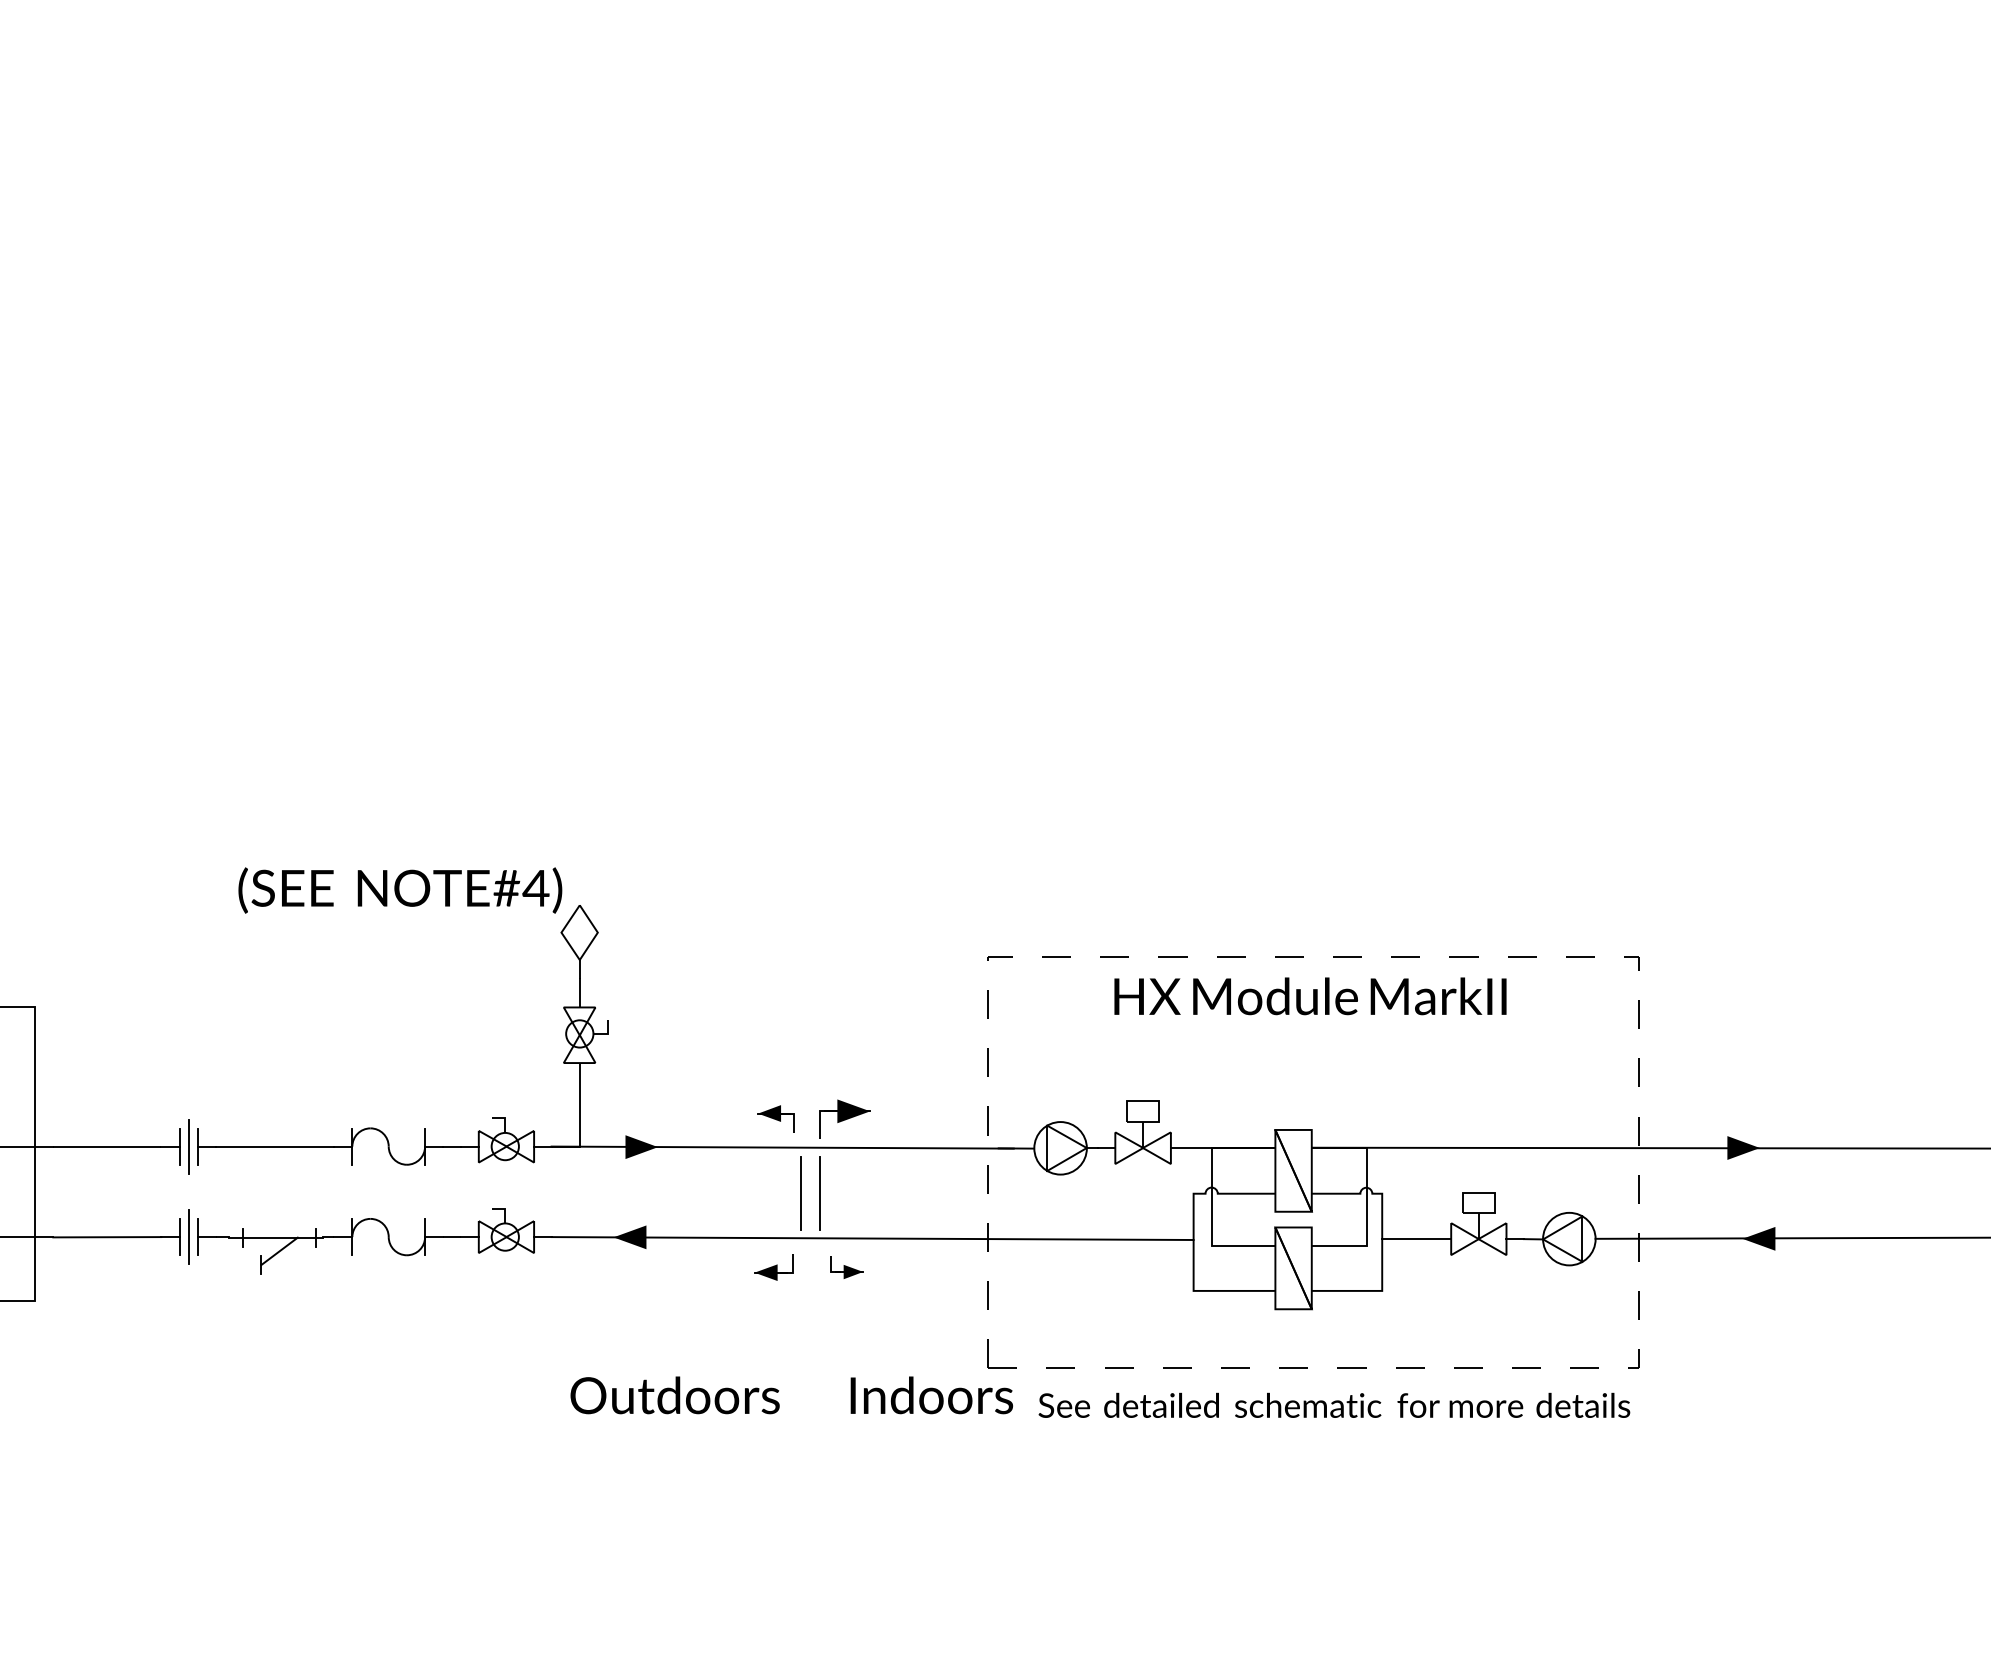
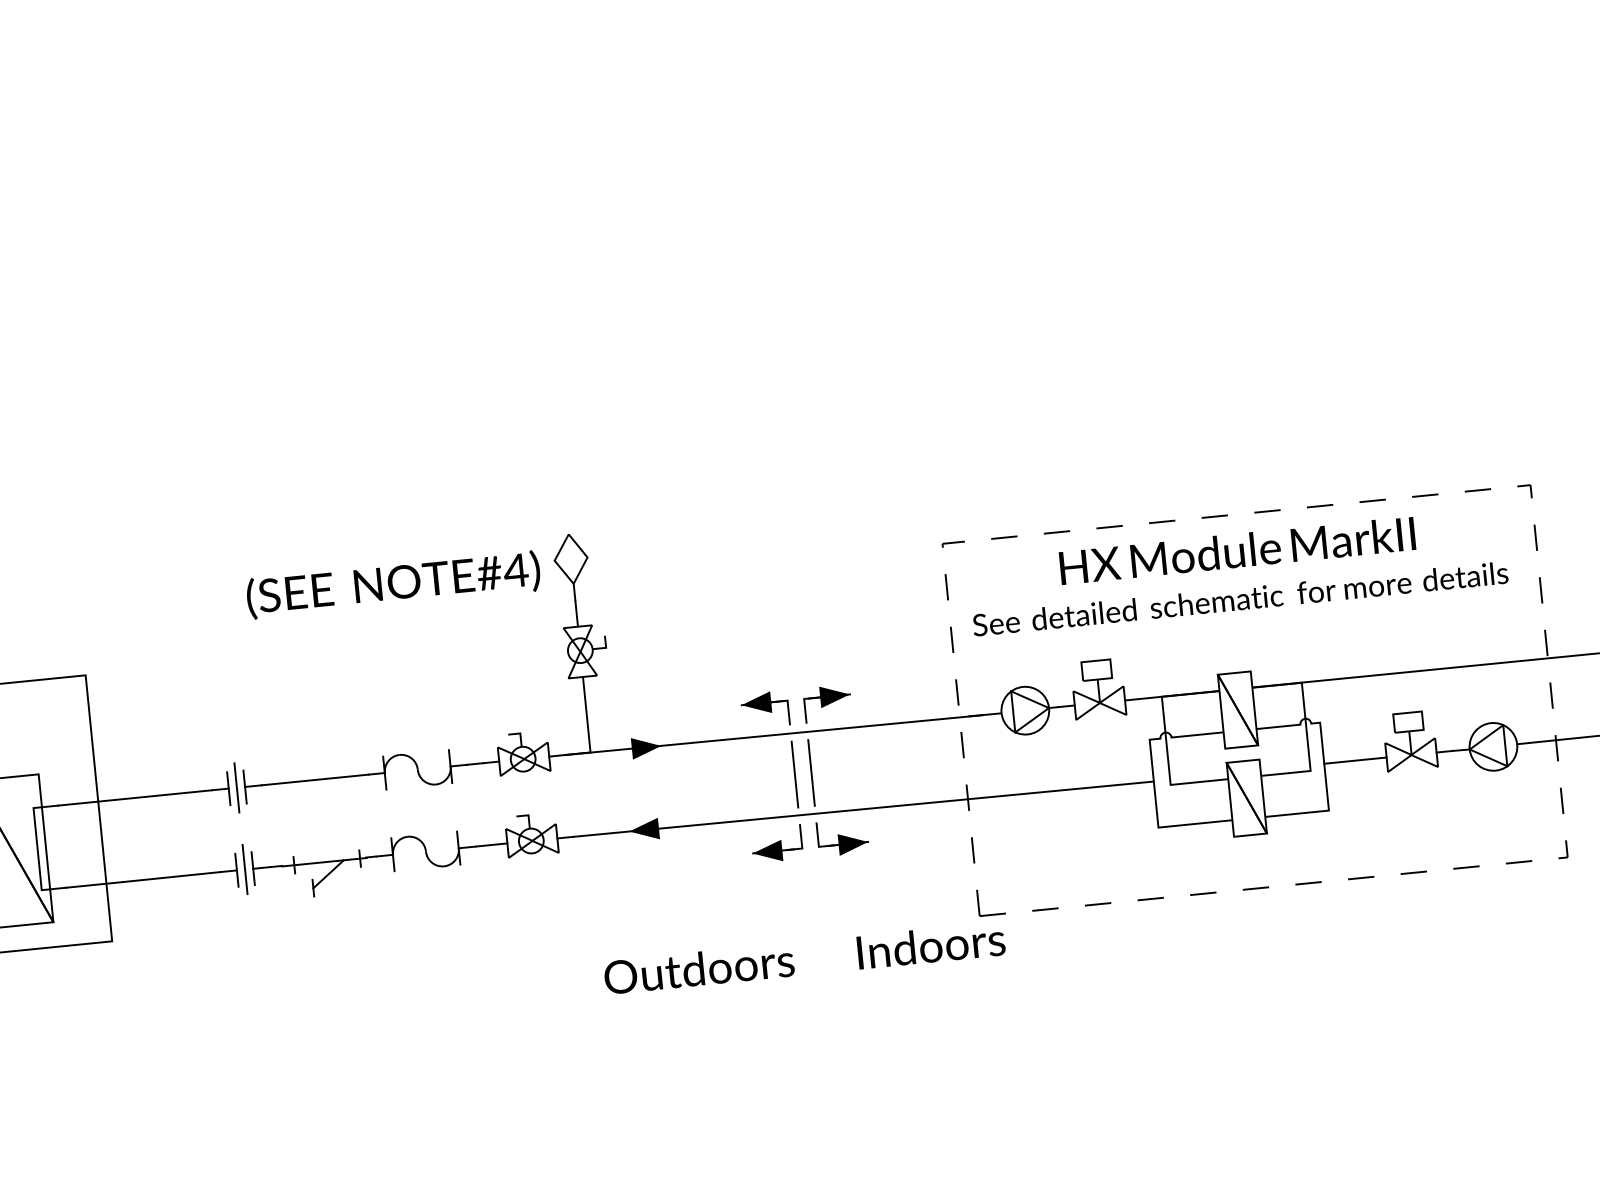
text: (400, 890) -> (393, 584), moved
part: (775, 1118) -> (764, 709), size x1.43
part: (773, 1267) -> (776, 844), size x1.43
part: (846, 1267) -> (842, 837), size x1.67
text: (1334, 1404) -> (1240, 598), moved

